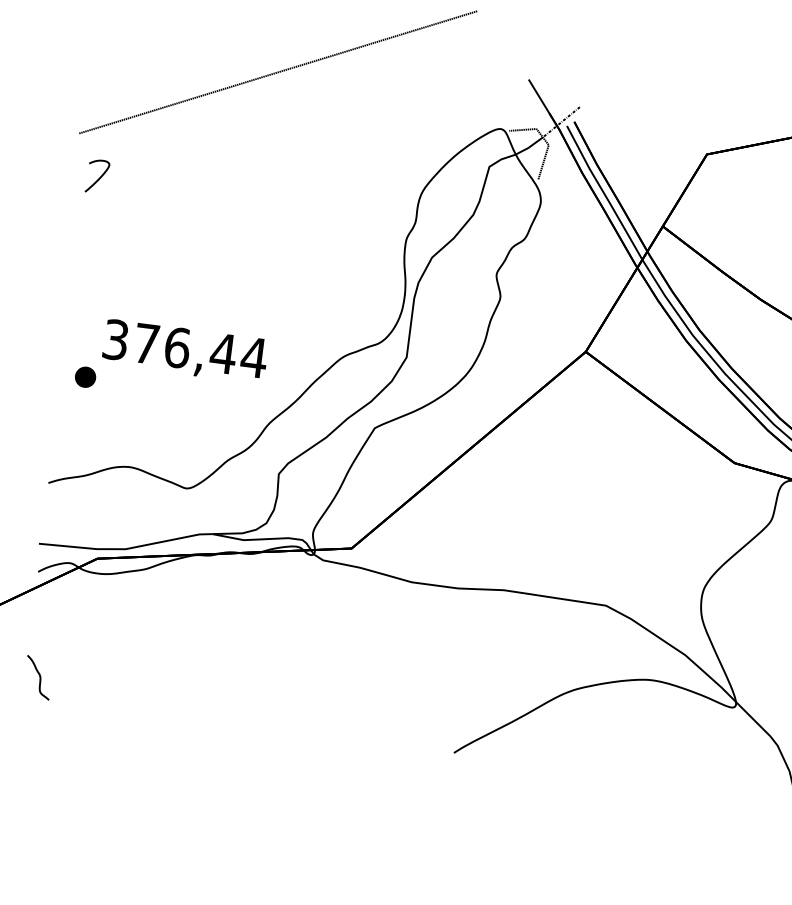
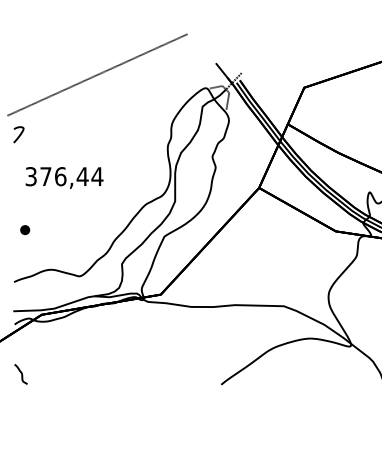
text: (185, 350) -> (64, 177), moved

